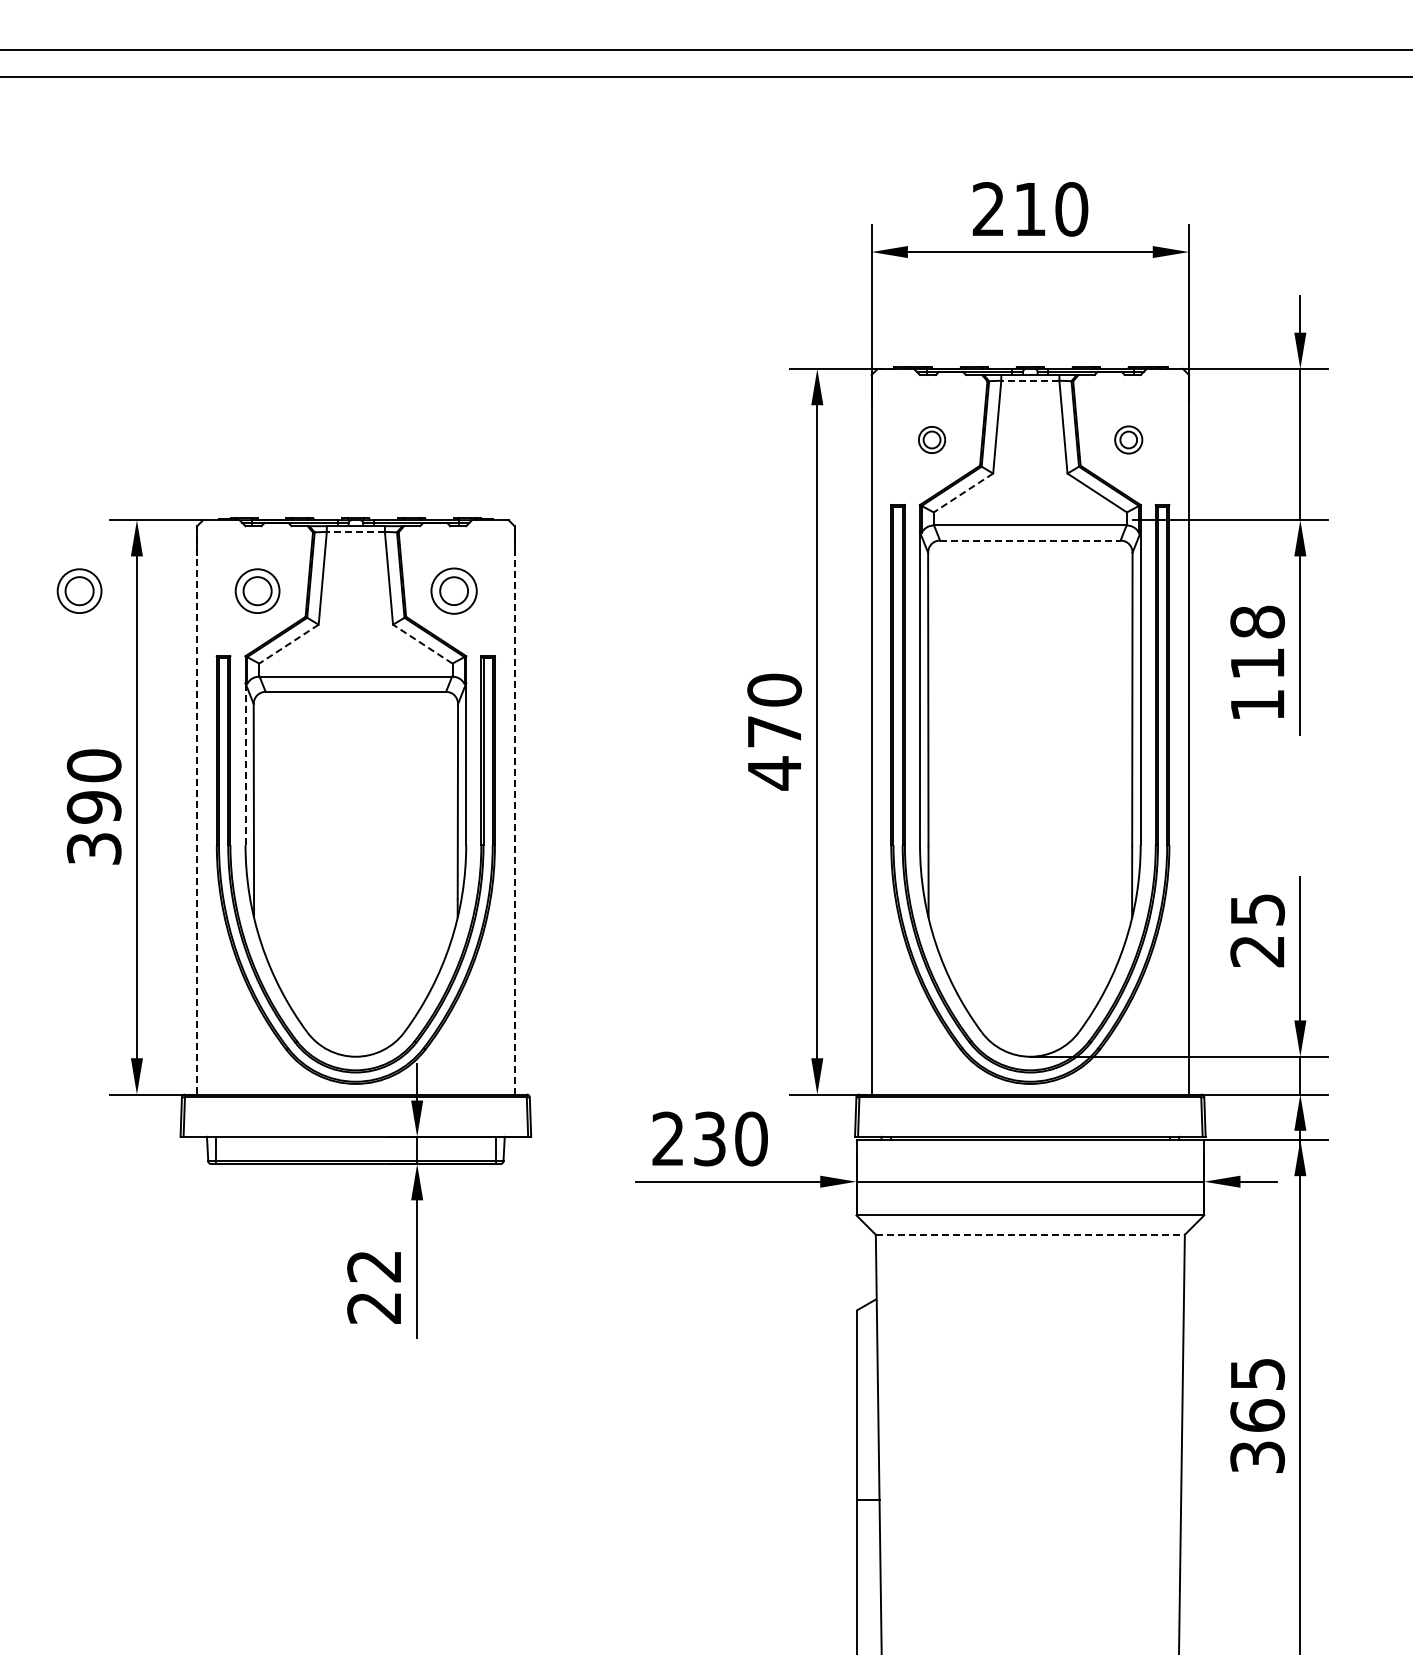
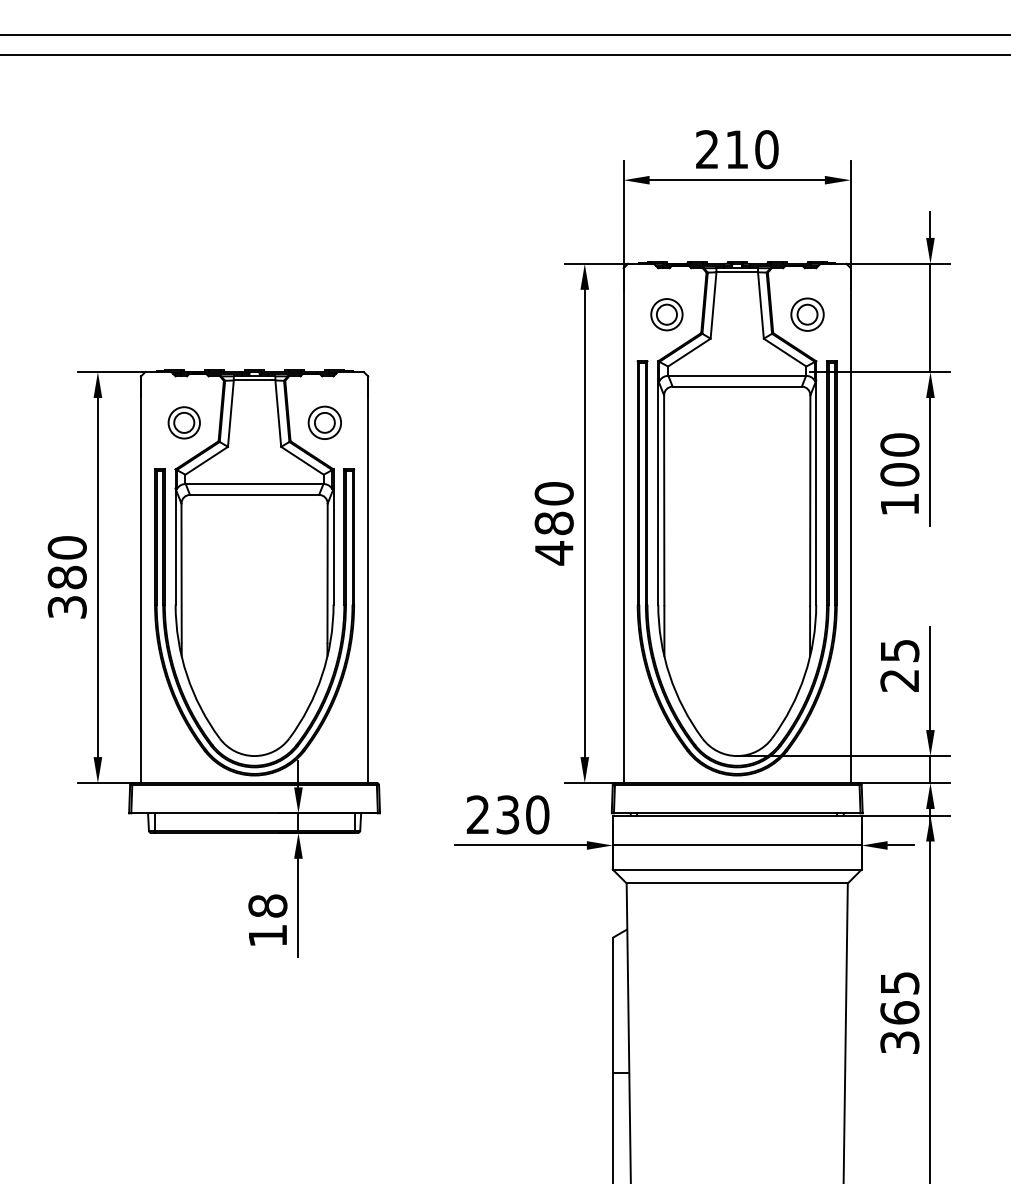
line: (1029, 380) -> (736, 272), dashed -> solid
part: (931, 439) -> (666, 314), size x1.67
part: (1128, 439) -> (807, 314), size x1.67
line: (963, 493) -> (689, 352), dashed -> solid
line: (355, 531) -> (254, 380), dashed -> solid
line: (1030, 540) -> (737, 386), dashed -> solid
part: (79, 590) -> (56, 422), removed
text: (1257, 642) -> (899, 459), 118 -> 100
line: (288, 644) -> (206, 461), dashed -> solid
line: (422, 644) -> (302, 461), dashed -> solid
text: (774, 731) -> (554, 523), 470 -> 480
line: (245, 764) -> (175, 546), dashed -> solid
text: (93, 807) -> (66, 577), 390 -> 380
line: (514, 809) -> (368, 579), dashed -> solid
line: (197, 810) -> (141, 579), dashed -> solid
line: (1030, 1234) -> (737, 883), dashed -> solid
text: (374, 1286) -> (267, 920), 22 -> 18

